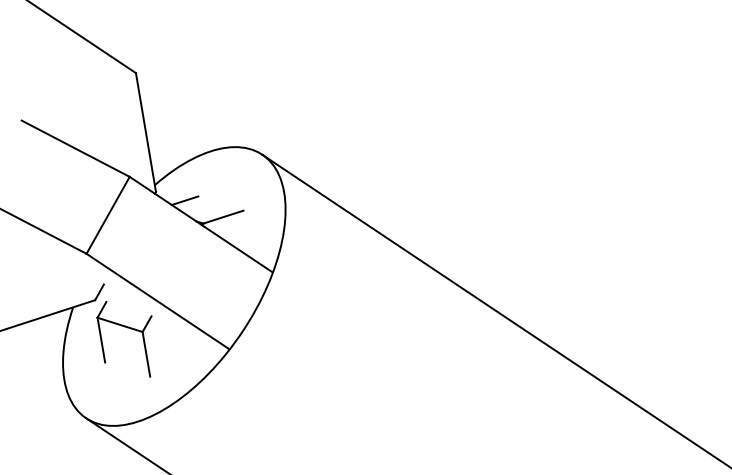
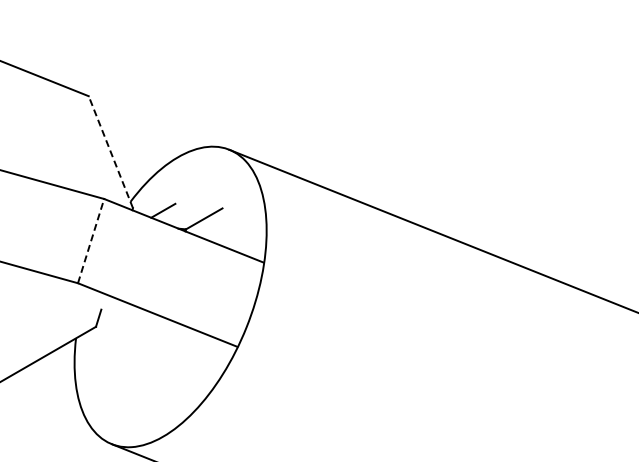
line: (145, 132) -> (110, 152), solid -> dashed
line: (108, 214) -> (91, 240), solid -> dashed
part: (127, 328) -> (133, 347), removed

